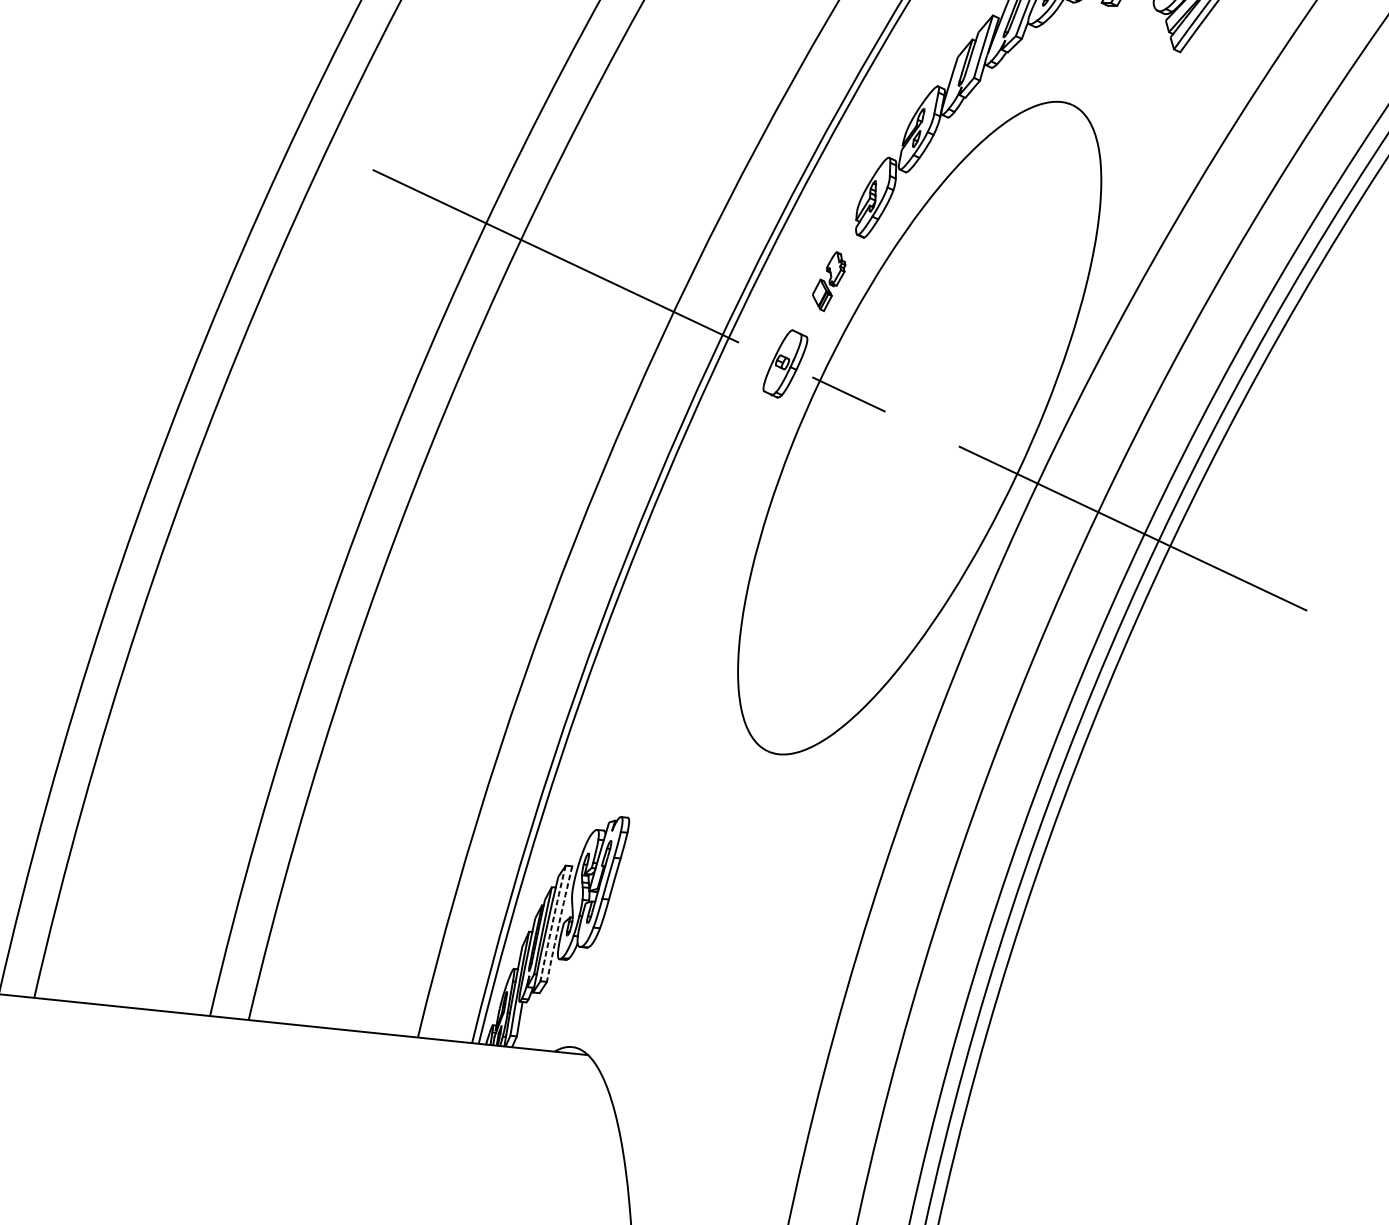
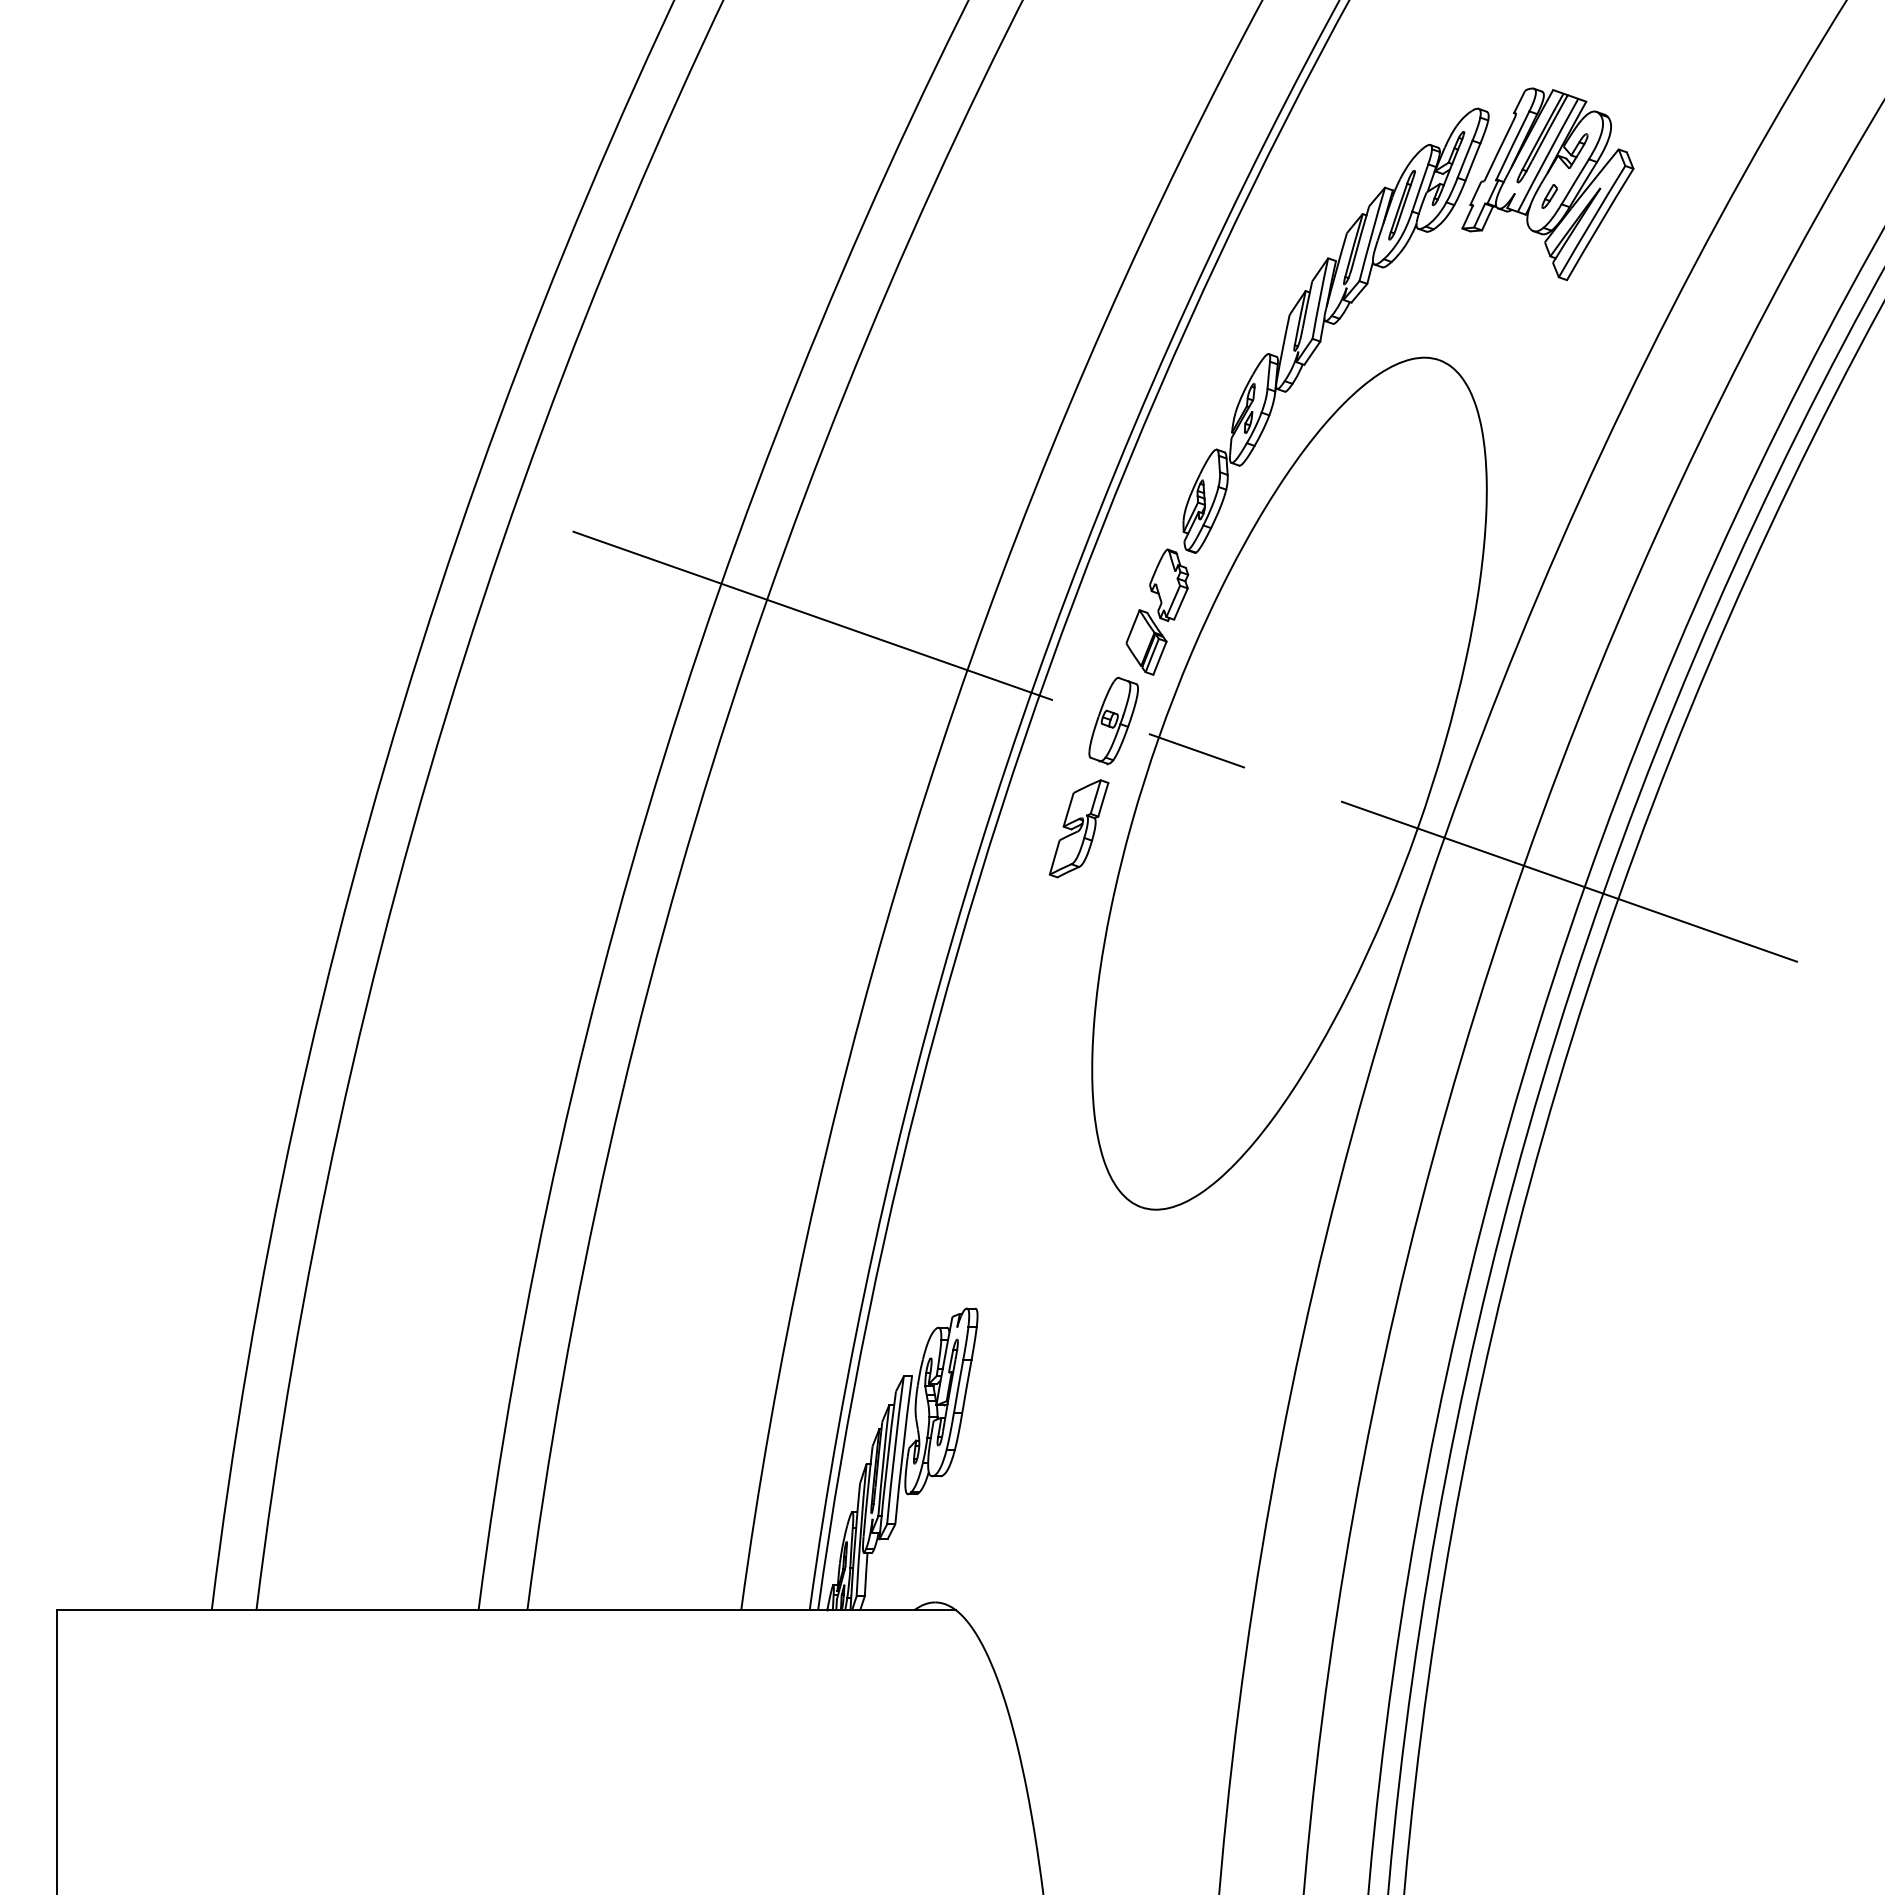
part: (829, 281) -> (1157, 611), size x1.67
part: (748, 446) -> (1078, 828), added
arc: (552, 923) -> (894, 1450), dashed -> solid
arc: (559, 924) -> (903, 1450), dashed -> solid

